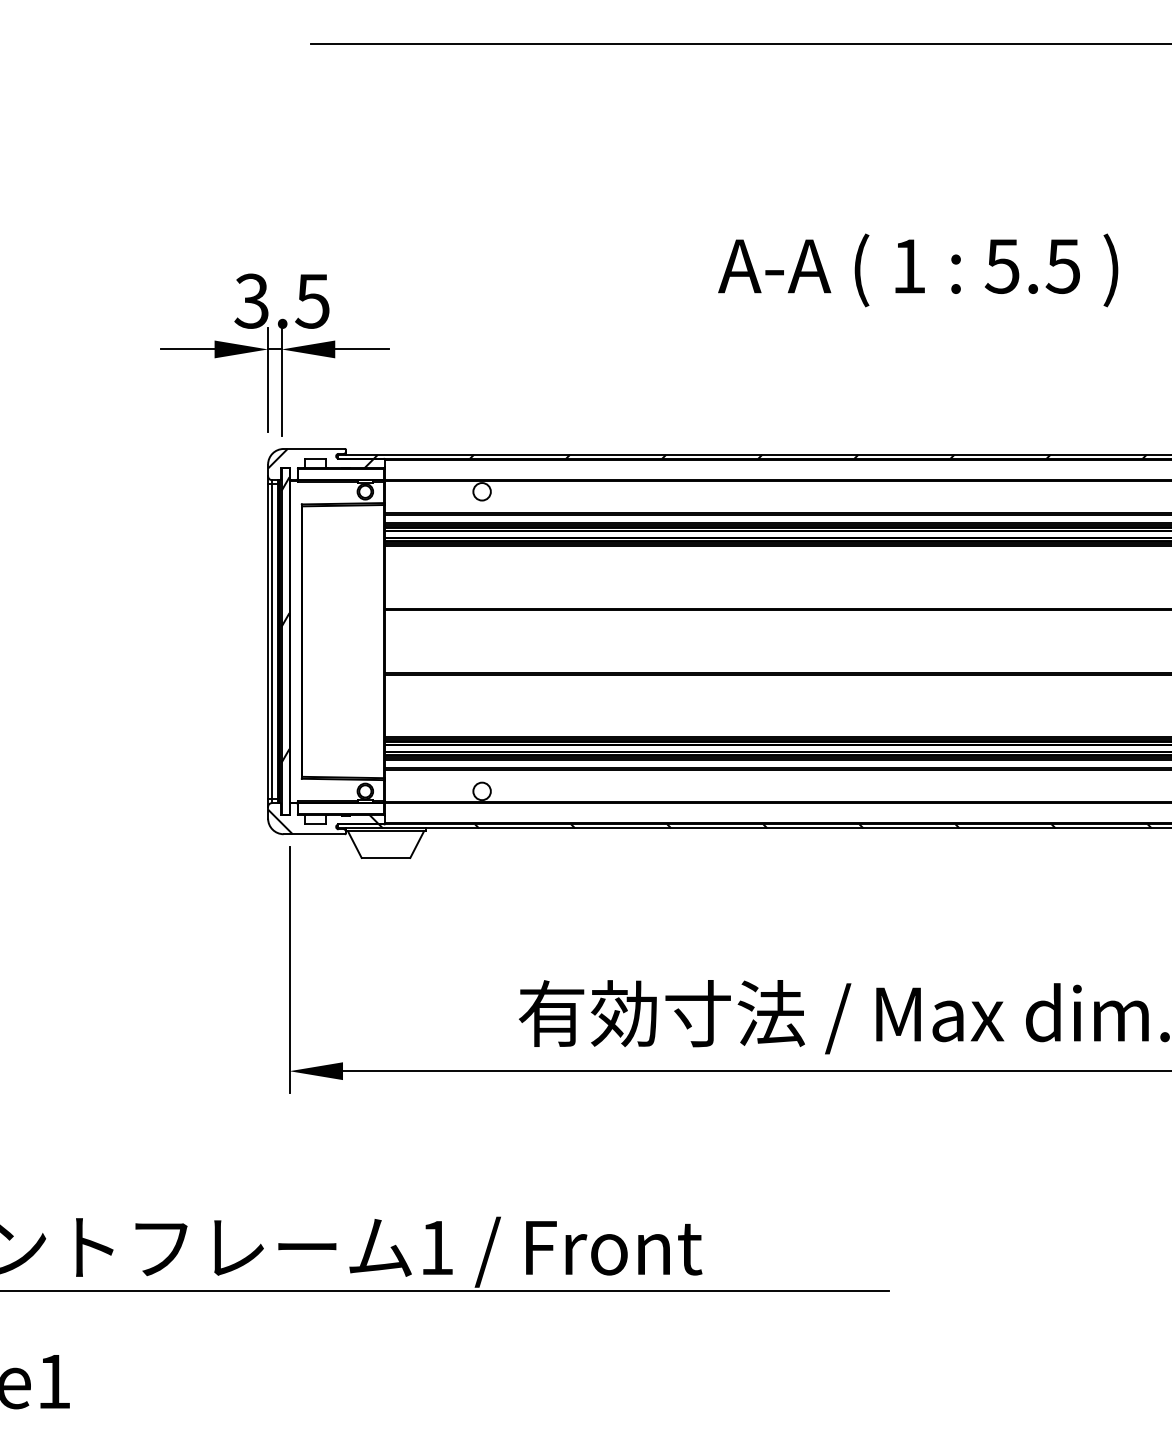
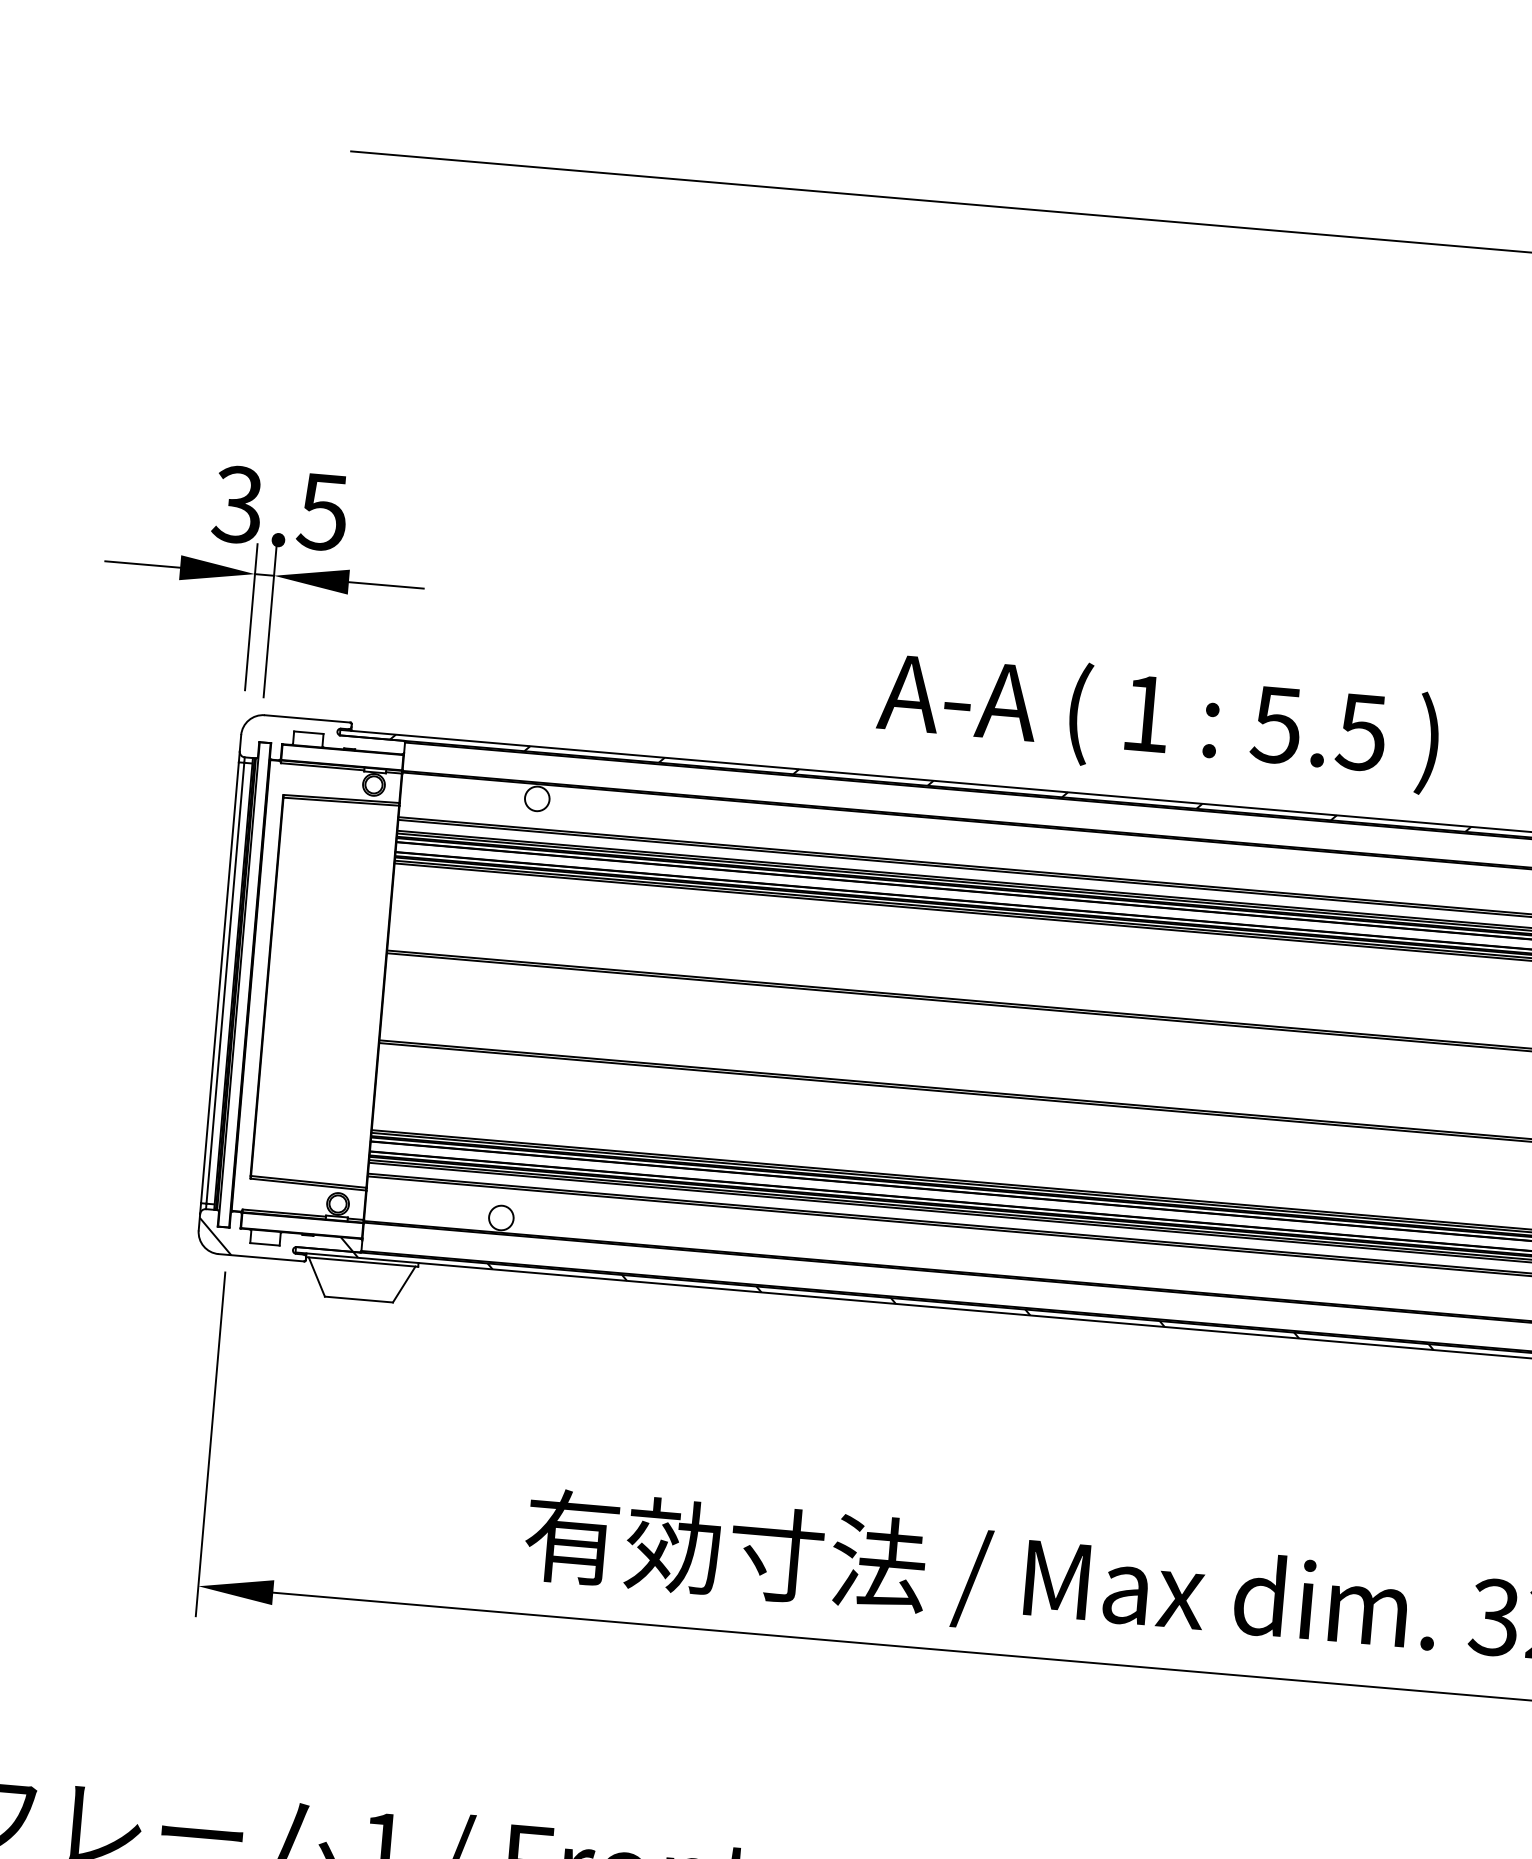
text: (918, 270) -> (1158, 720), moved
hatch: (321, 458) -> (316, 733), removed
hatch: (285, 619) -> (246, 953), removed

